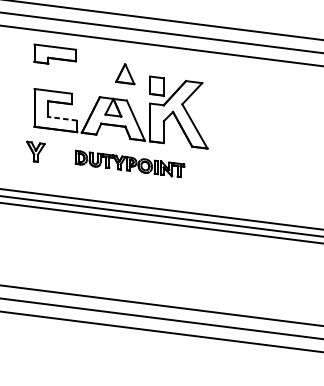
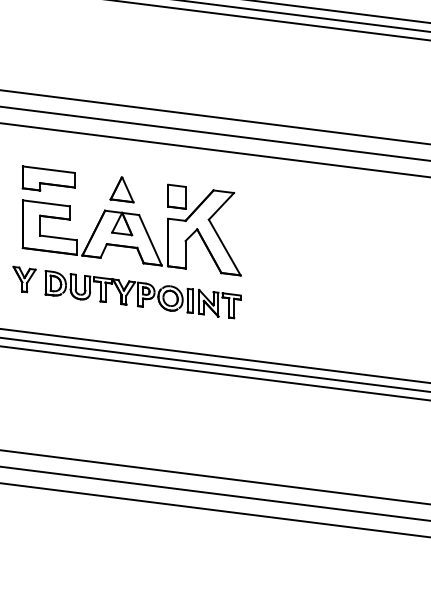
part: (54, 54) -> (48, 178), moved
part: (124, 73) -> (121, 189), moved
line: (62, 118) -> (57, 237), dashed -> solid
part: (129, 163) -> (142, 294), size x1.43

